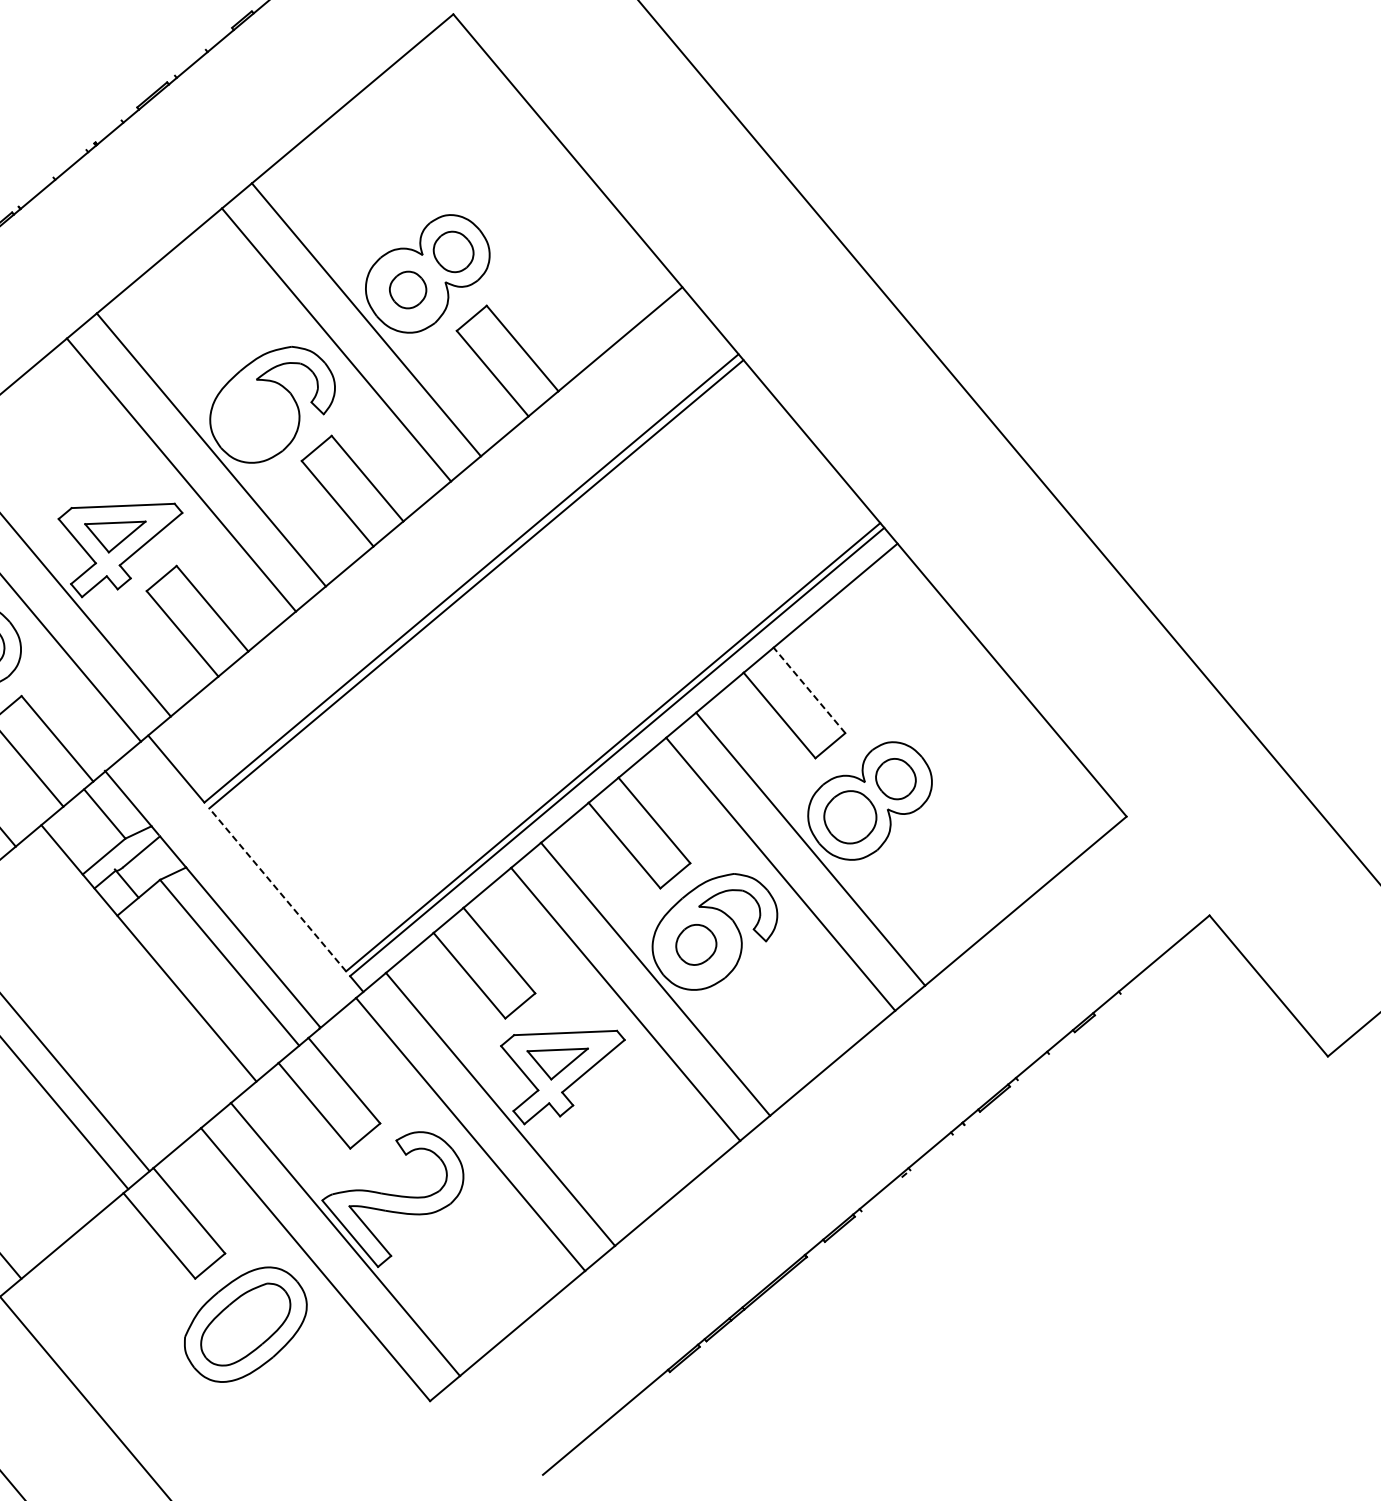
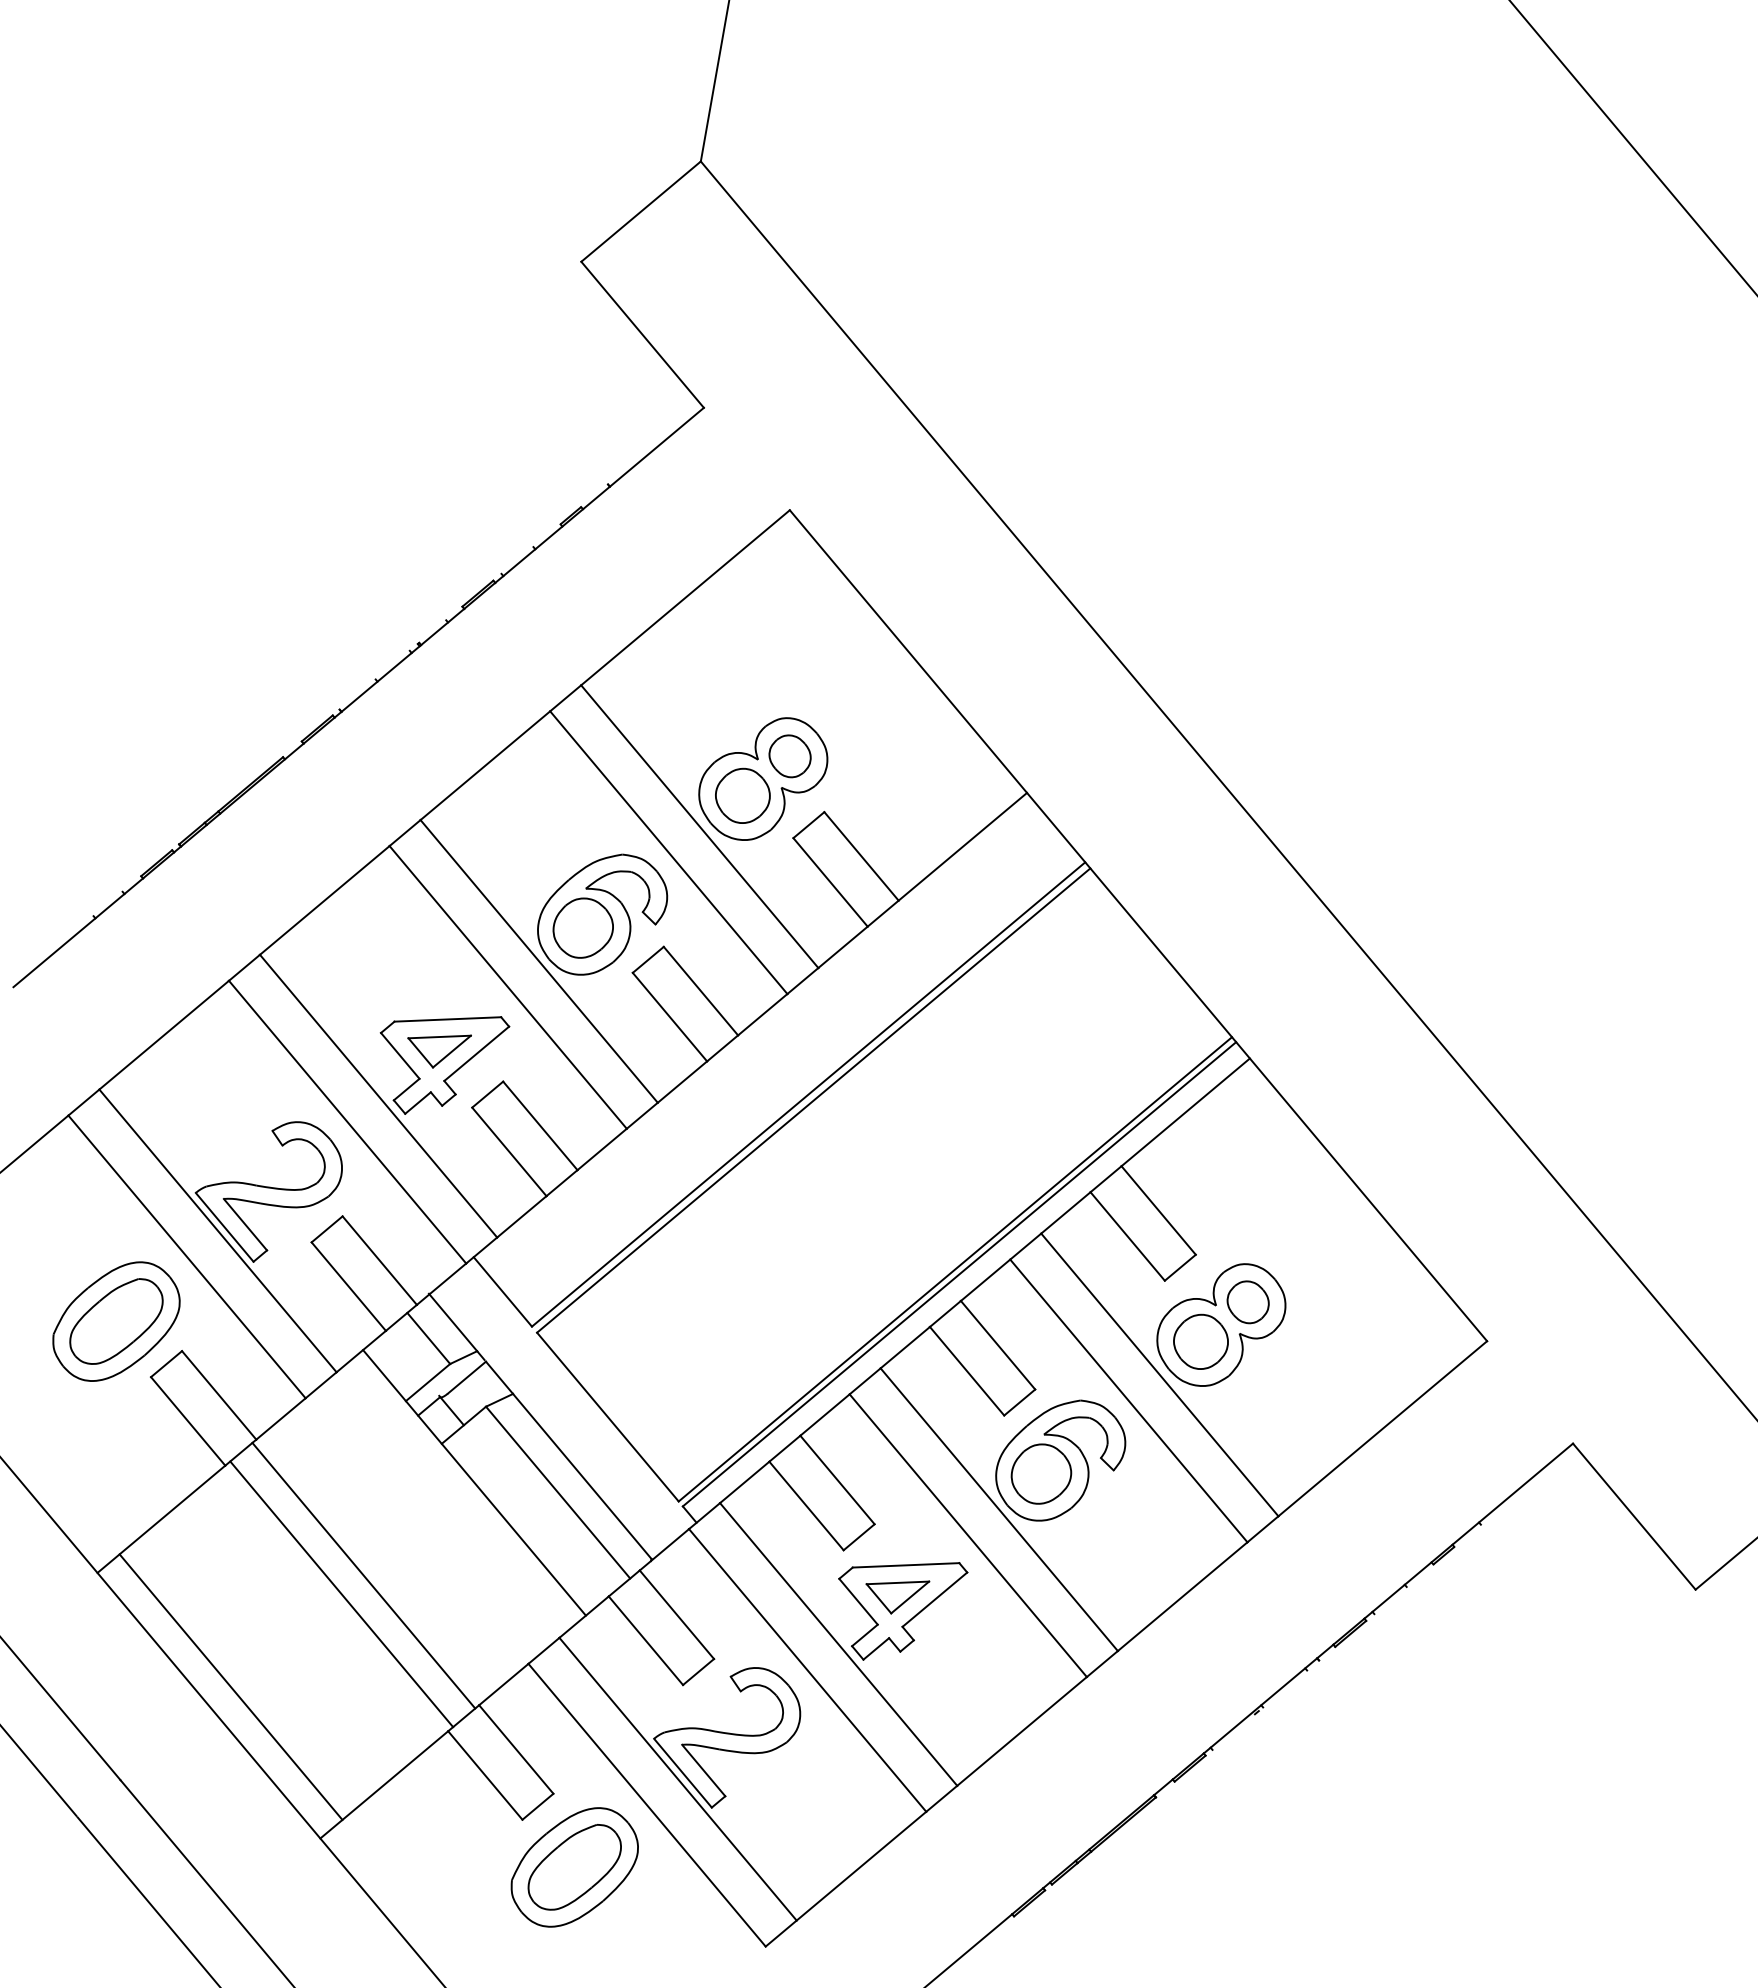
part: (407, 289) -> (742, 795), size x1.43
part: (253, 417) -> (582, 927), added
line: (809, 690) -> (1158, 1210), dashed -> solid
line: (277, 889) -> (607, 1416), dashed -> solid
part: (696, 944) -> (1041, 1473), size x1.43

